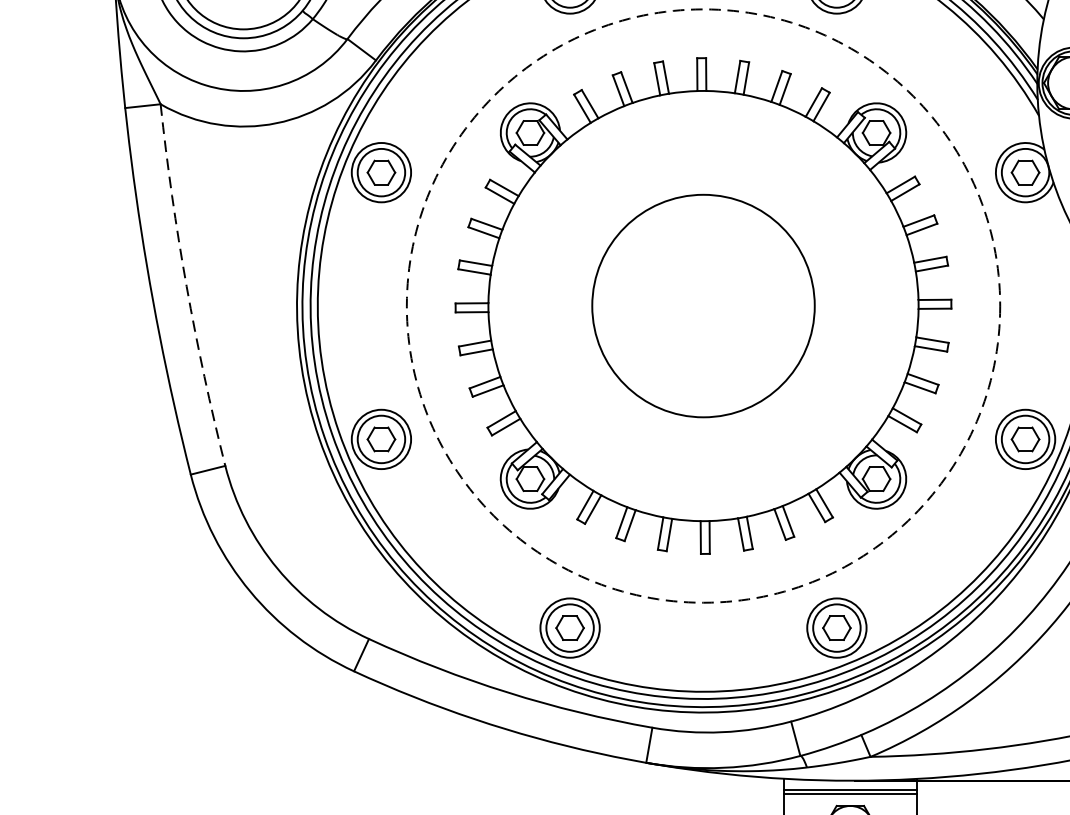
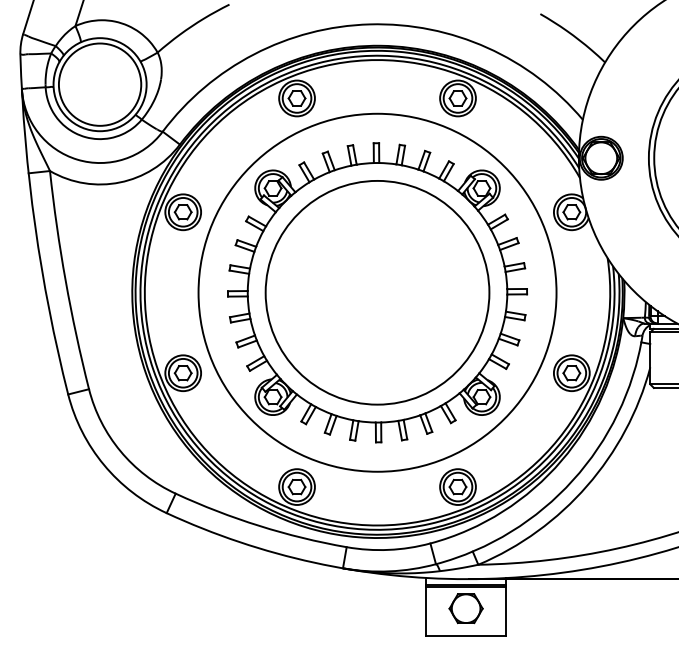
arc: (186, 285) -> (65, 280), dashed -> solid
circle: (703, 305) -> (377, 292), dashed -> solid
circle: (703, 305) -> (377, 292), size x1.67

